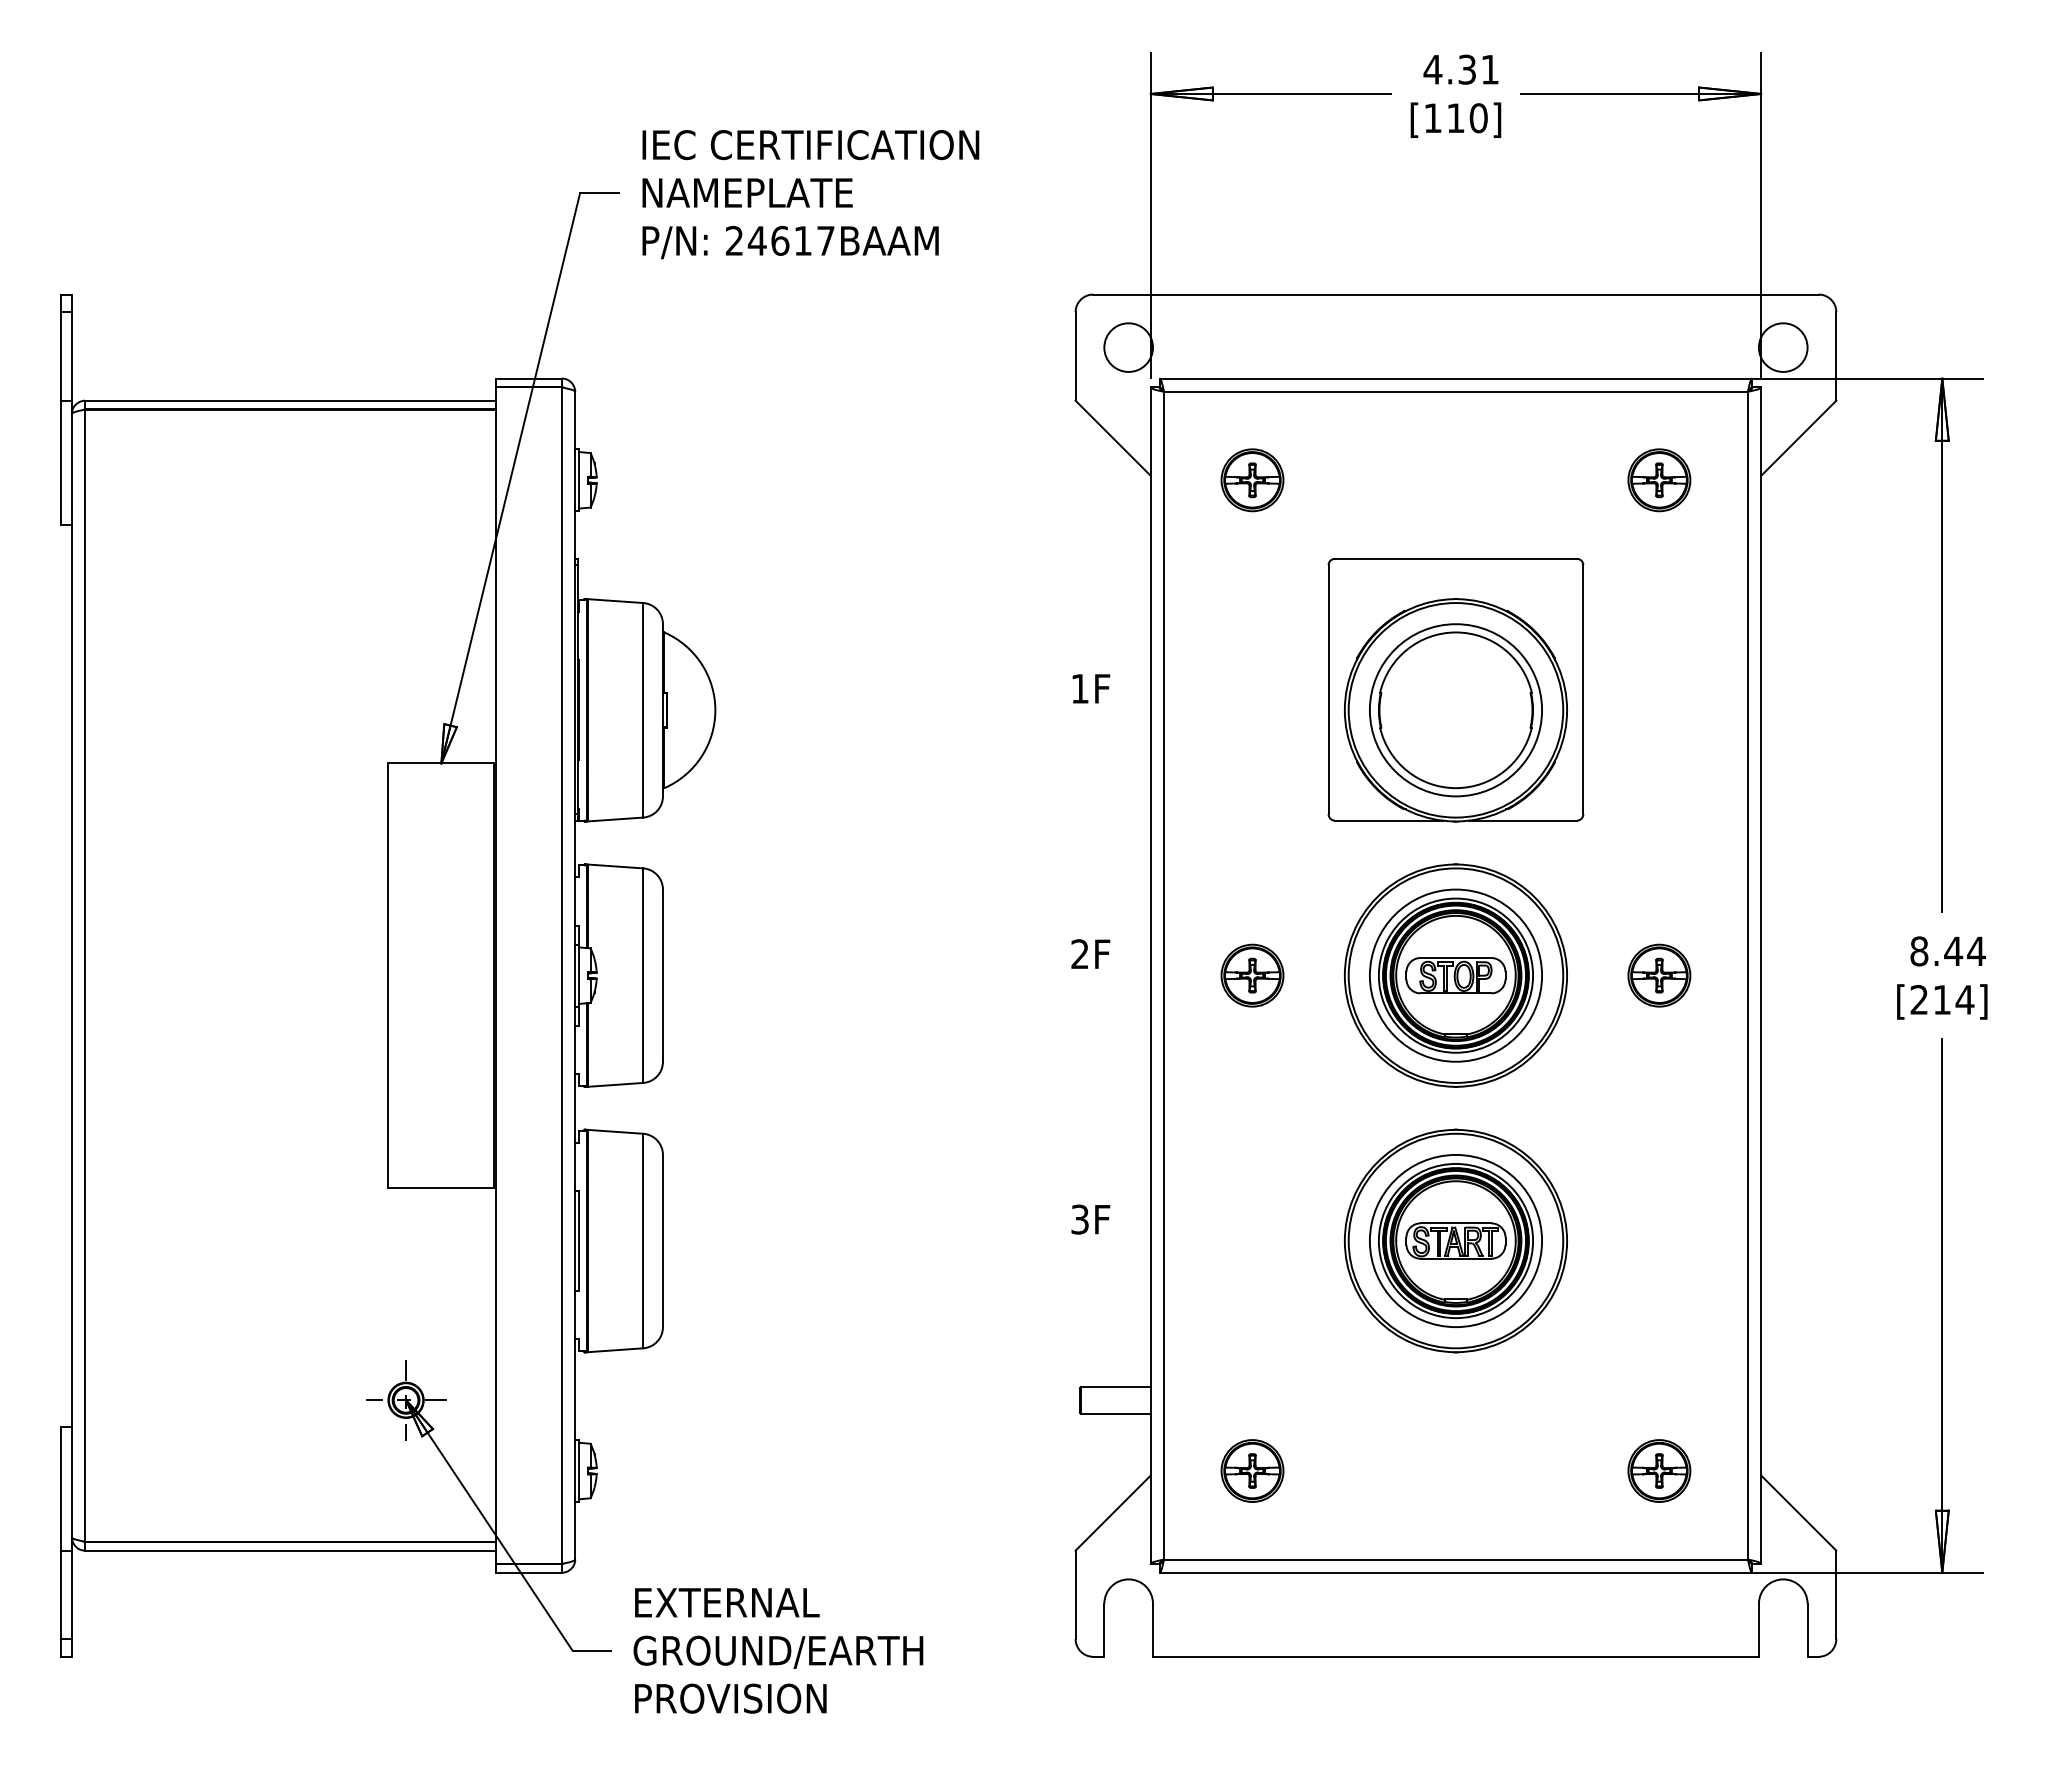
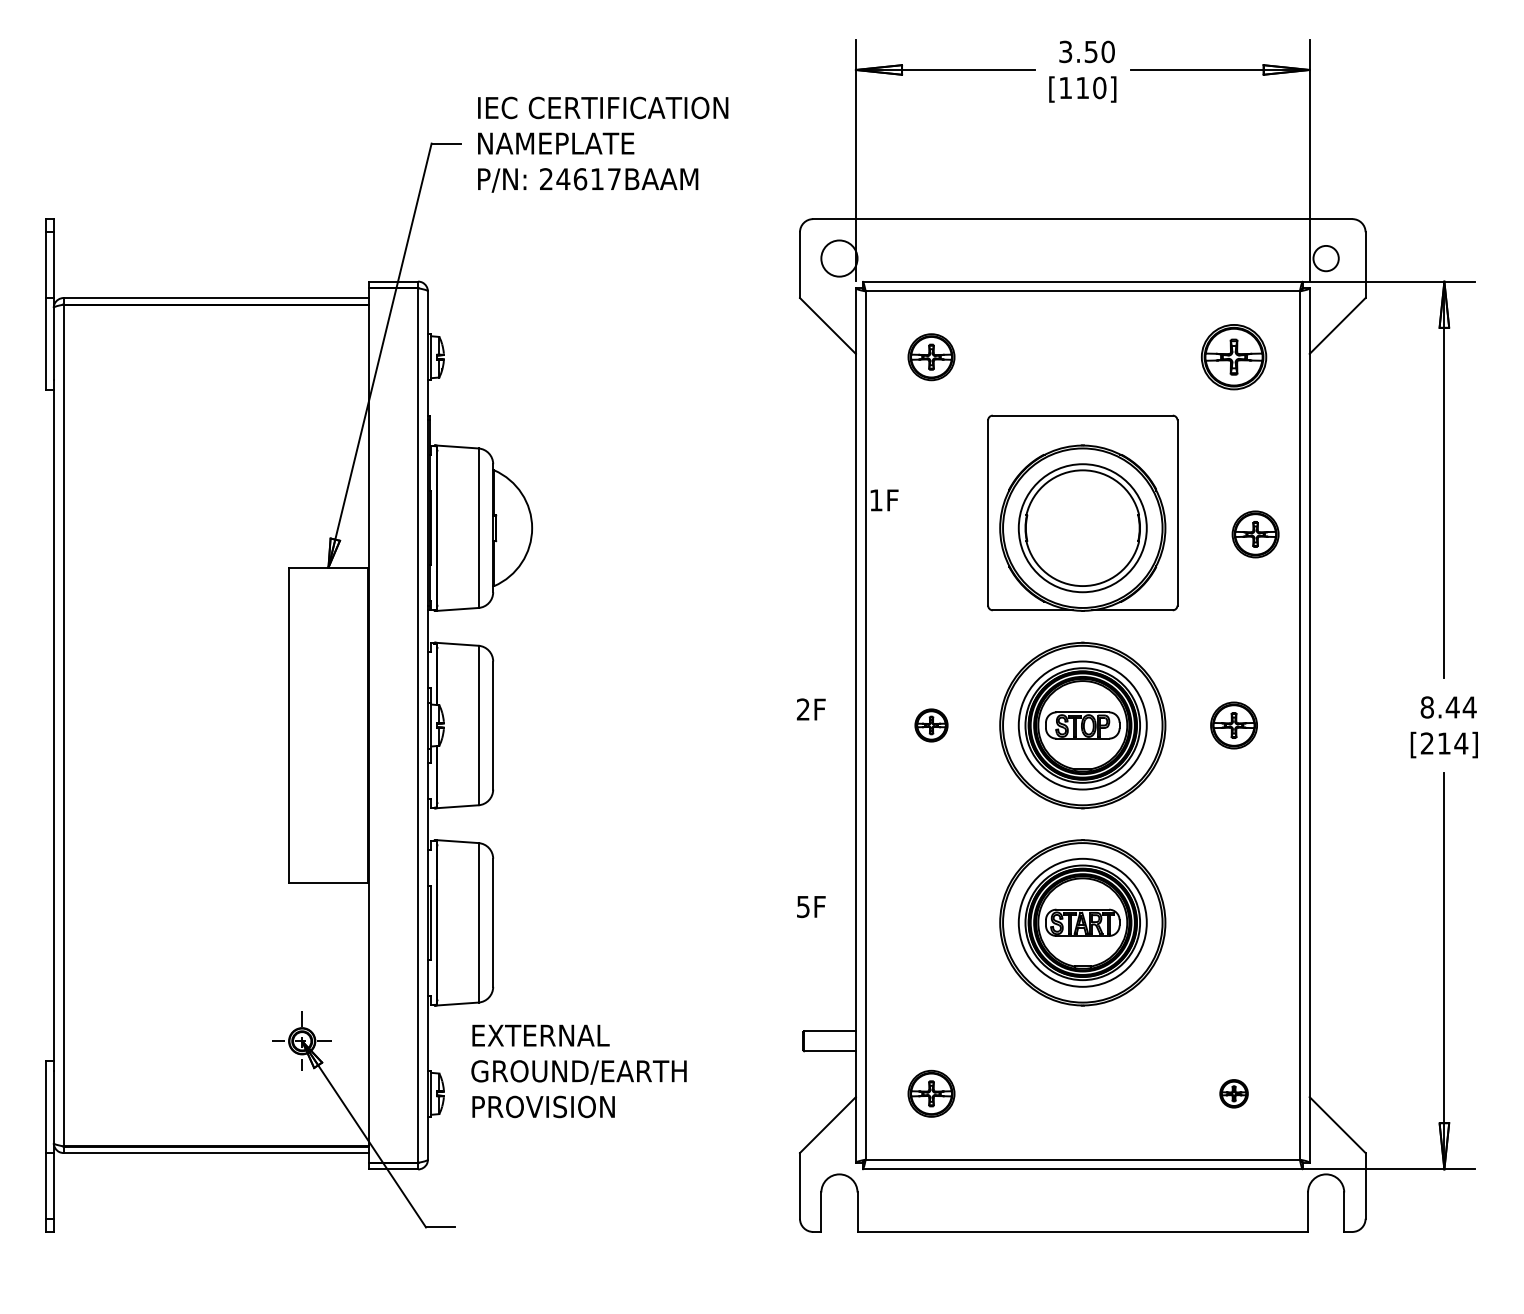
text: (1461, 69) -> (1086, 51), 4.31 -> 3.50
circle: (1782, 347) -> (1325, 258), size x0.7
part: (1659, 480) -> (1234, 357), size x1.4
text: (1091, 688) -> (884, 500), moved
part: (1688, 718) -> (1255, 534), added
part: (1252, 975) -> (931, 725), size x0.7
text: (1080, 1218) -> (803, 906), 3F -> 5F
part: (1659, 1470) -> (1234, 1093), size x0.6
text: (778, 1650) -> (579, 1071), moved

